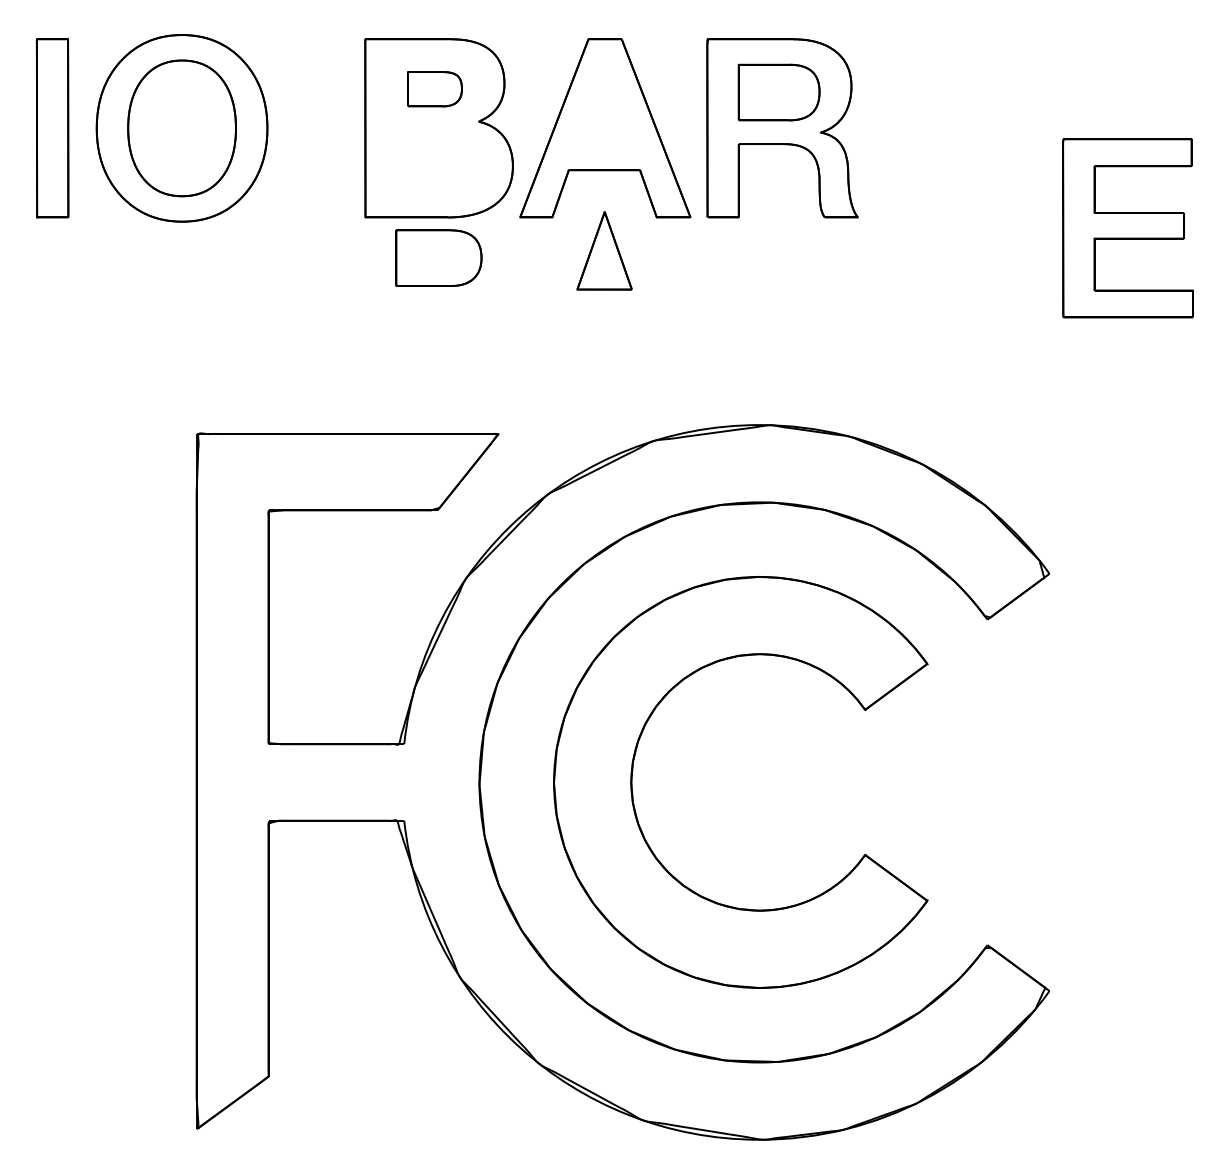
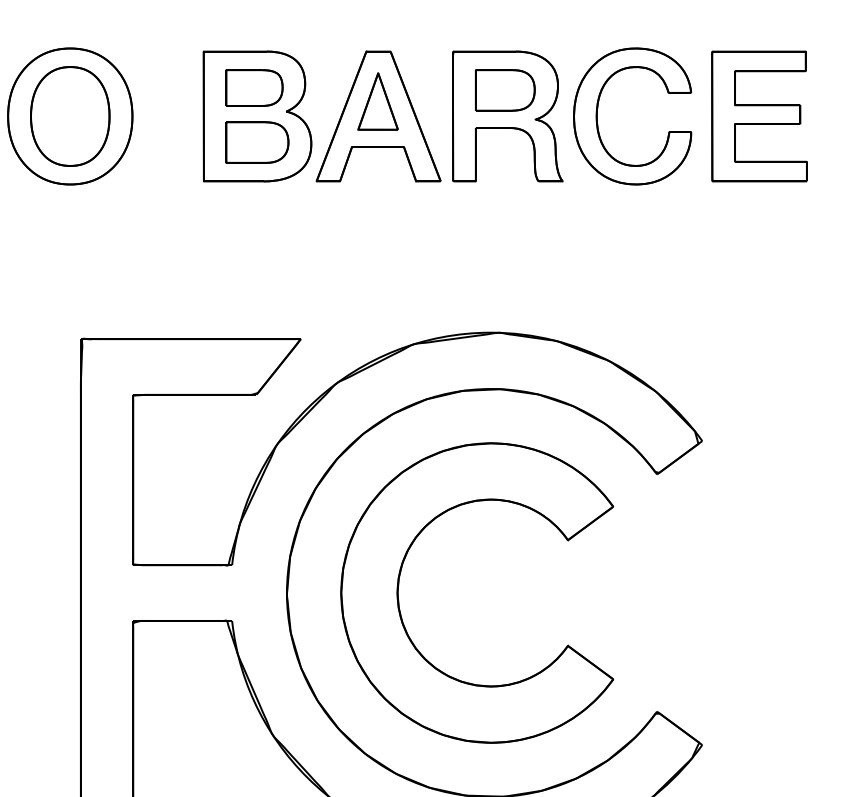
part: (434, 88) -> (254, 87), size x1.43
part: (905, 128) -> (597, 116), added
part: (1127, 228) -> (759, 116), moved
part: (604, 250) -> (378, 101), moved
part: (438, 257) -> (257, 142), moved

